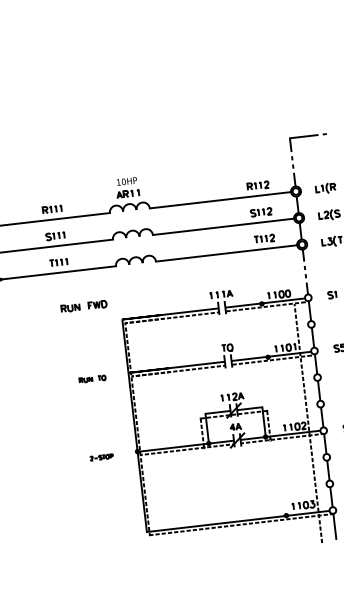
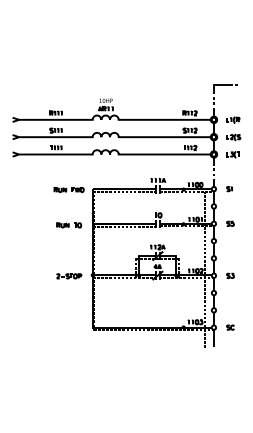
part: (83, 307) -> (68, 190), moved
part: (93, 379) -> (69, 225), size x1.43
part: (102, 457) -> (69, 276), size x1.67

